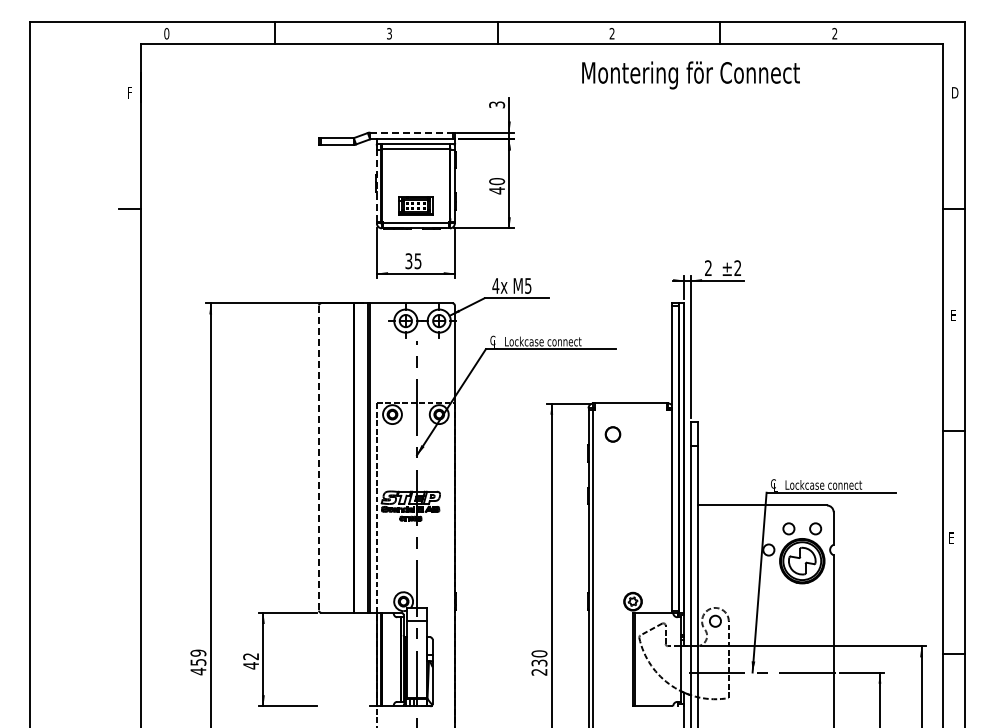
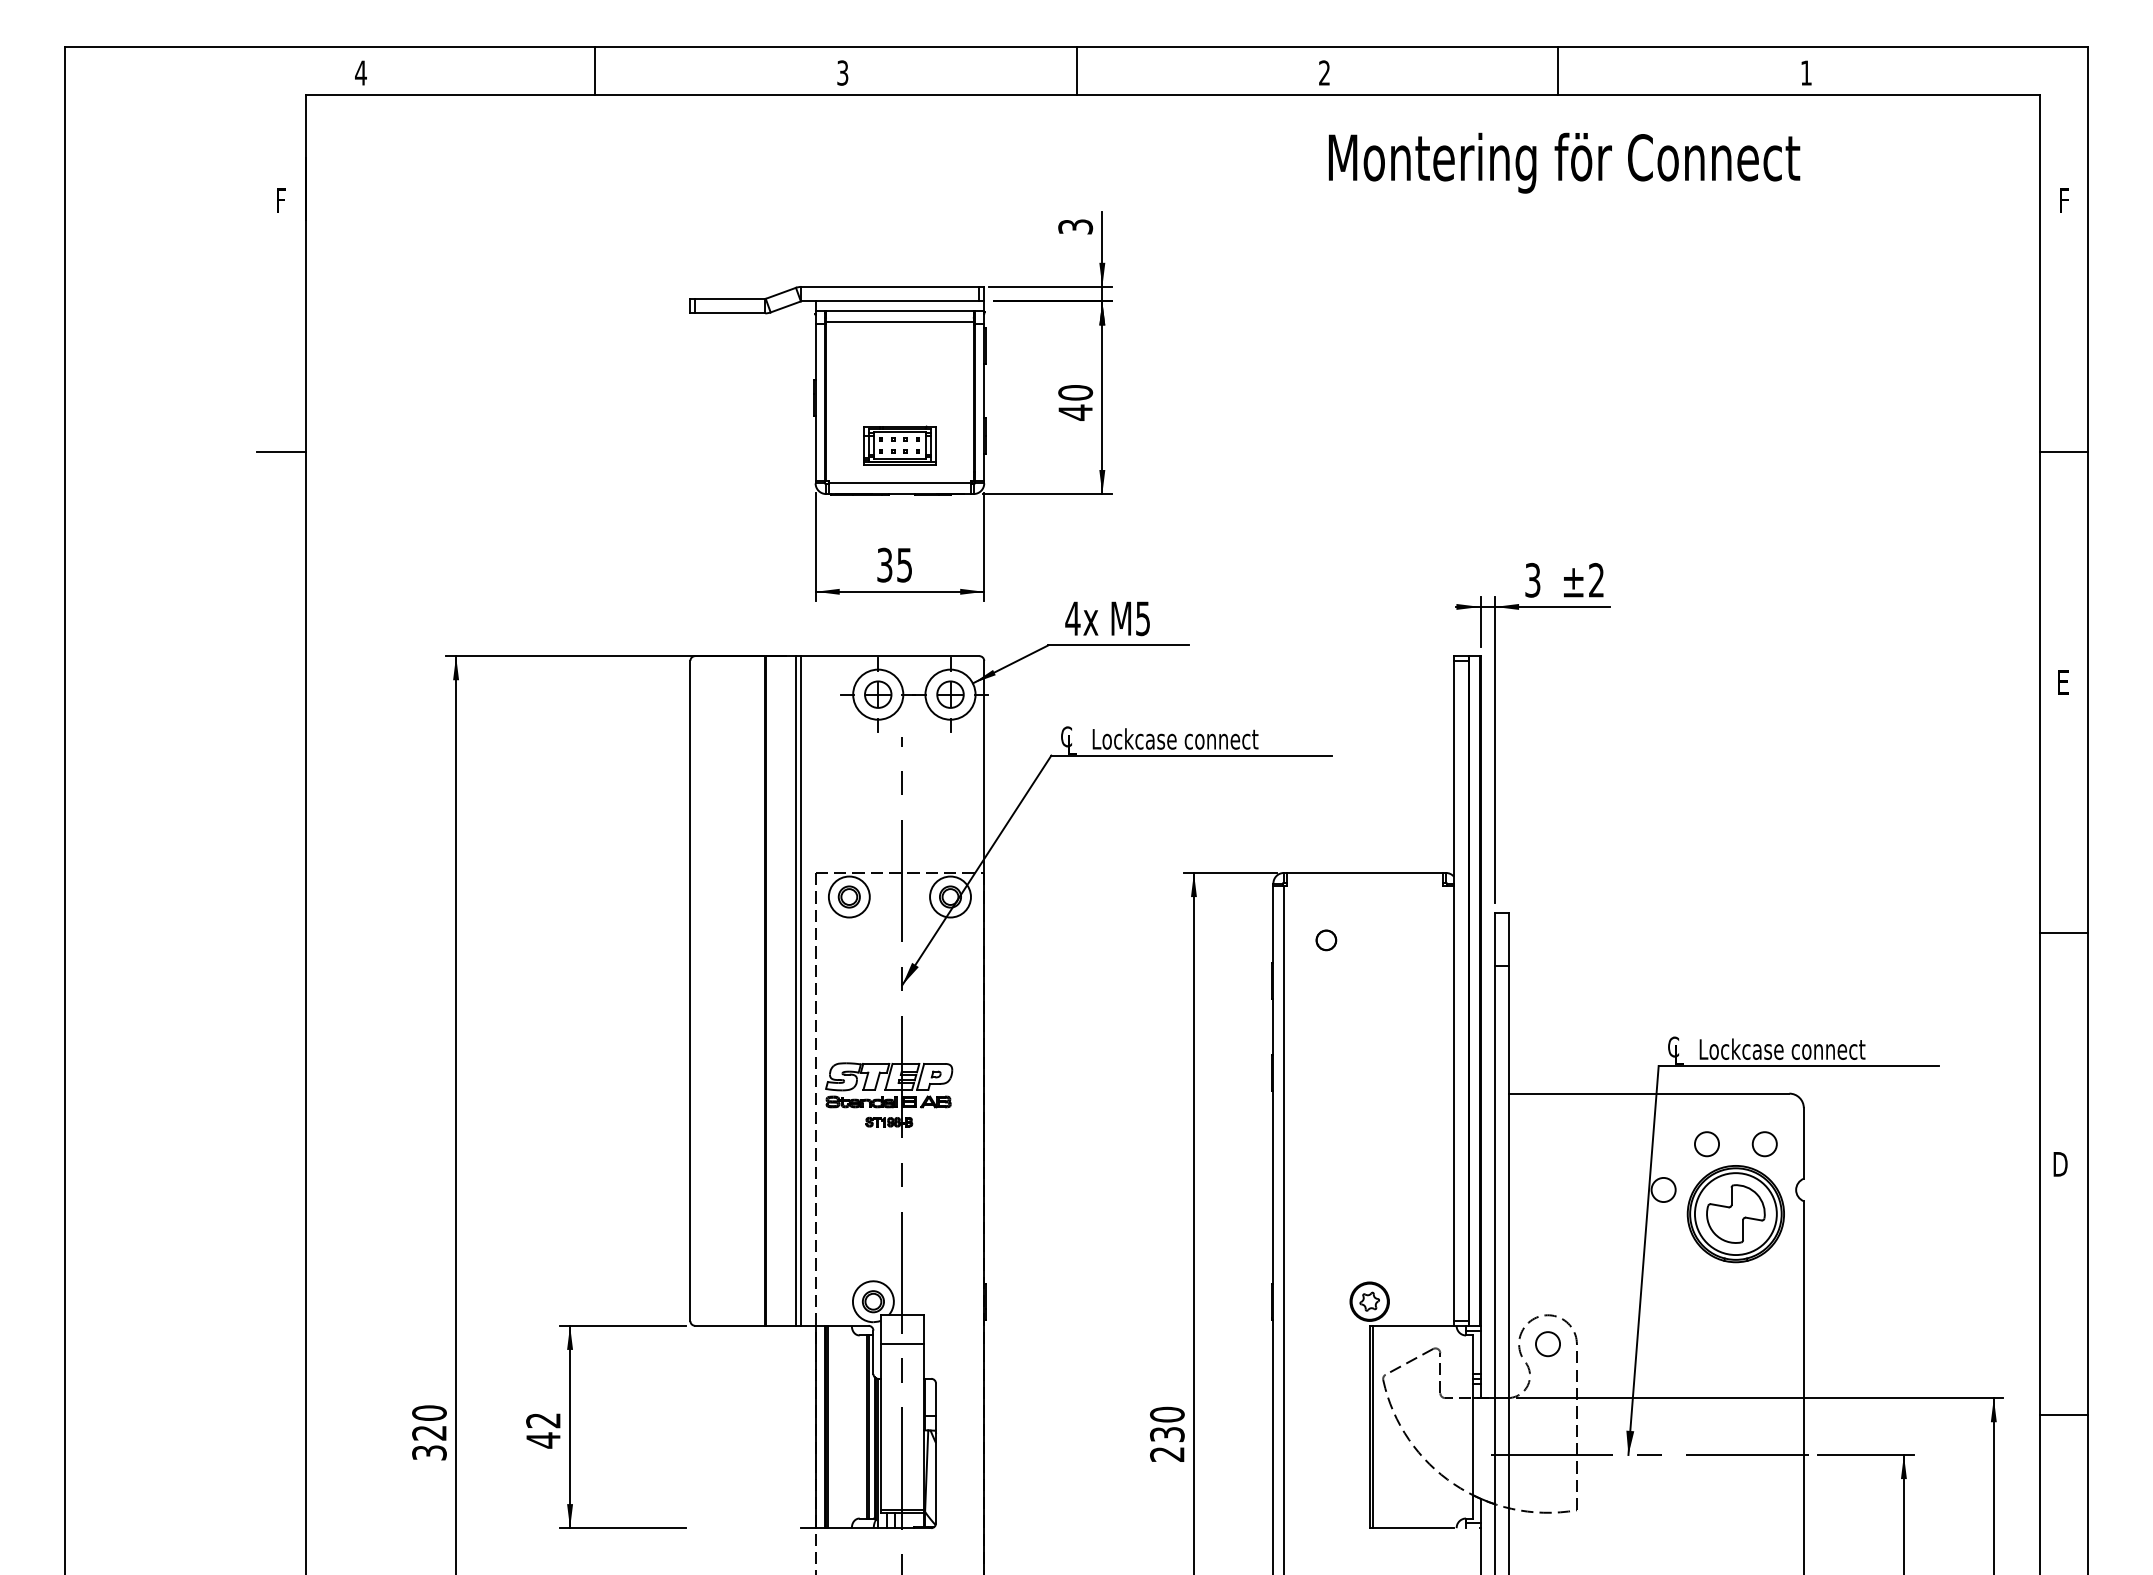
text: (166, 33) -> (360, 72), 0 -> 4
text: (834, 33) -> (1805, 72), 2 -> 1
text: (690, 75) -> (1563, 163), moved
text: (955, 92) -> (2067, 200), D -> F
line: (411, 132) -> (890, 286), dashed -> solid
line: (376, 185) -> (814, 401), dashed -> solid
text: (708, 268) -> (1532, 580), 2 -> 3
part: (612, 434) -> (1325, 940), size x0.62
line: (319, 458) -> (691, 991), dashed -> solid
text: (952, 537) -> (2060, 1162), E -> D
text: (198, 662) -> (429, 1433), 459 -> 320

